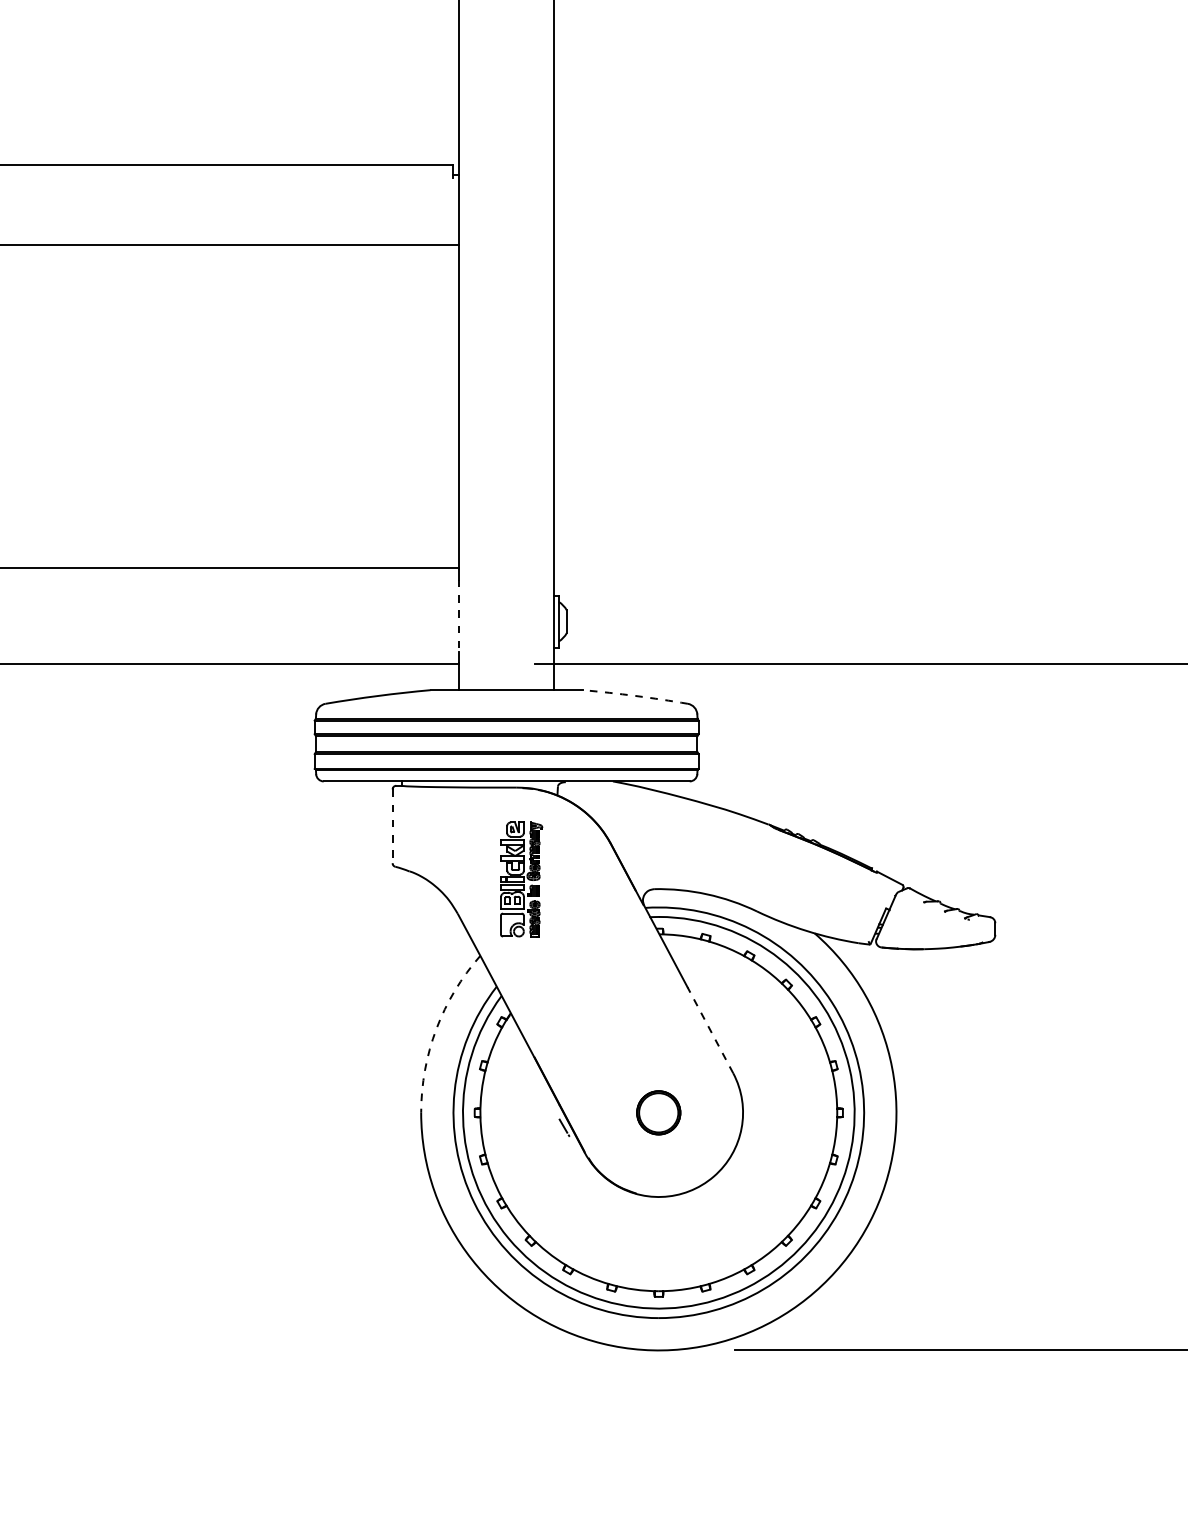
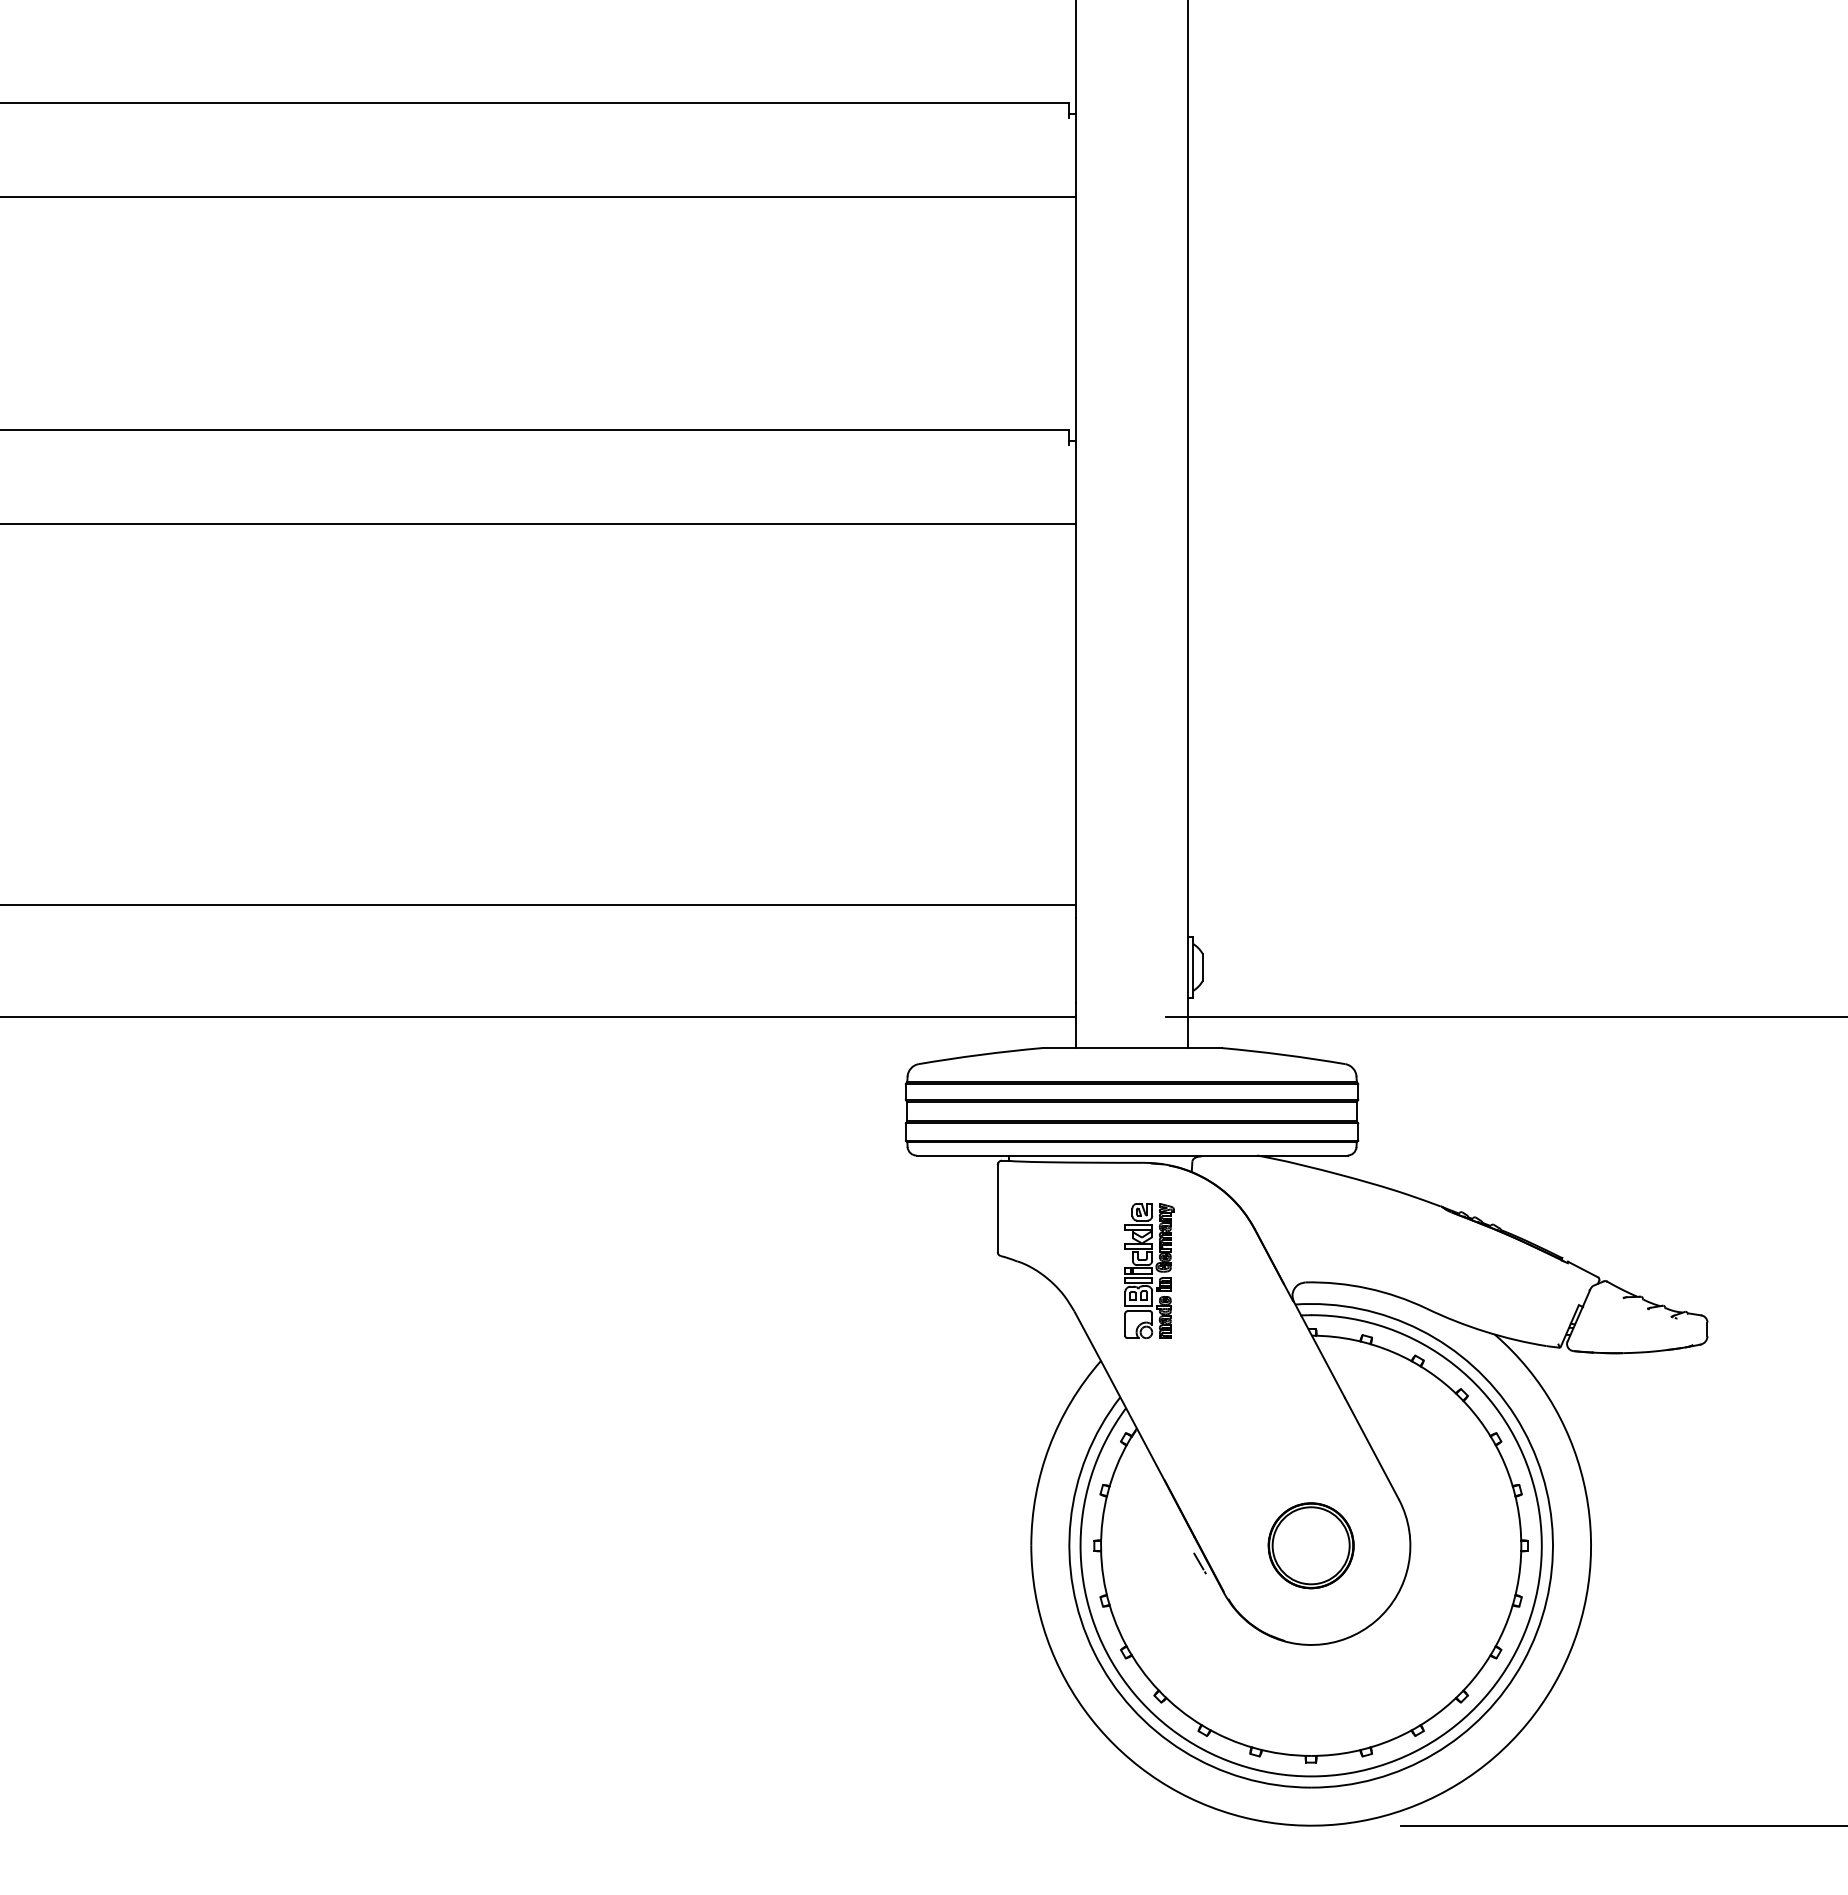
line: (459, 615) -> (1076, 960), dashed -> solid
arc: (635, 695) -> (1283, 1054), dashed -> solid
line: (392, 826) -> (997, 1208), dashed -> solid
arc: (436, 1029) -> (1049, 1447), dashed -> solid
line: (710, 1030) -> (1371, 1448), dashed -> solid
part: (658, 1112) -> (1310, 1545), size x1.67

